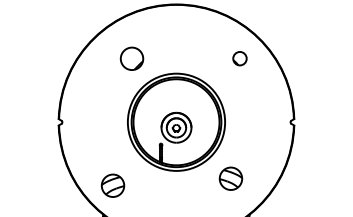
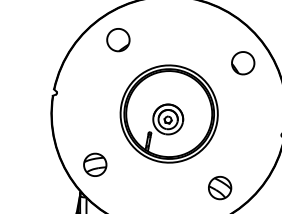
part: (131, 58) -> (117, 39), moved
part: (239, 58) -> (242, 62), size x1.67
part: (230, 178) -> (219, 187), moved

